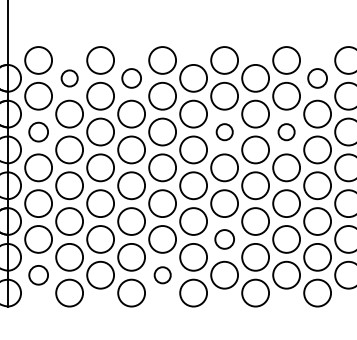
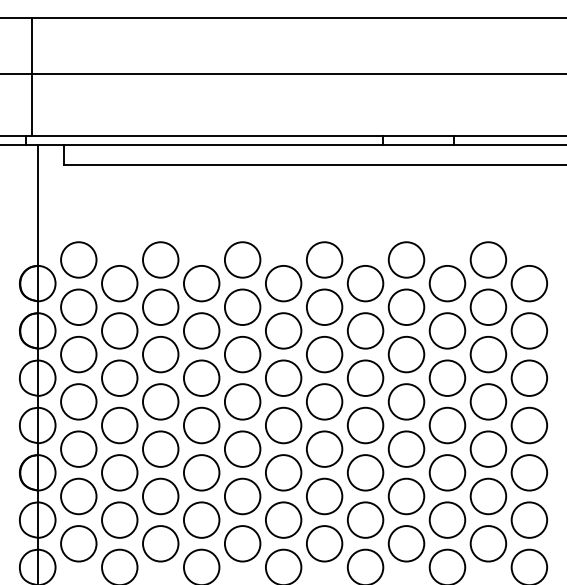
circle: (69, 78) -> (119, 283), size x1.67
circle: (131, 78) -> (201, 283), size x1.43
circle: (317, 78) -> (447, 283), size x1.43
circle: (38, 131) -> (78, 354), size x1.43
circle: (224, 131) -> (324, 354), size x1.67
circle: (286, 131) -> (406, 354), size x1.67
circle: (224, 239) -> (324, 496), size x1.43
circle: (38, 275) -> (78, 543), size x1.43
circle: (162, 275) -> (242, 543), size x1.67

